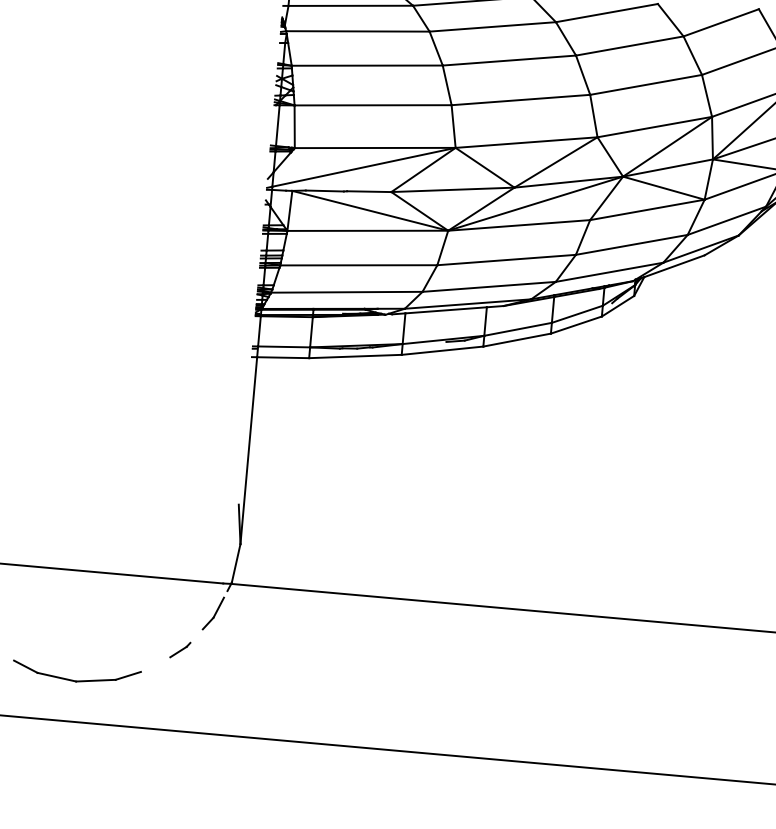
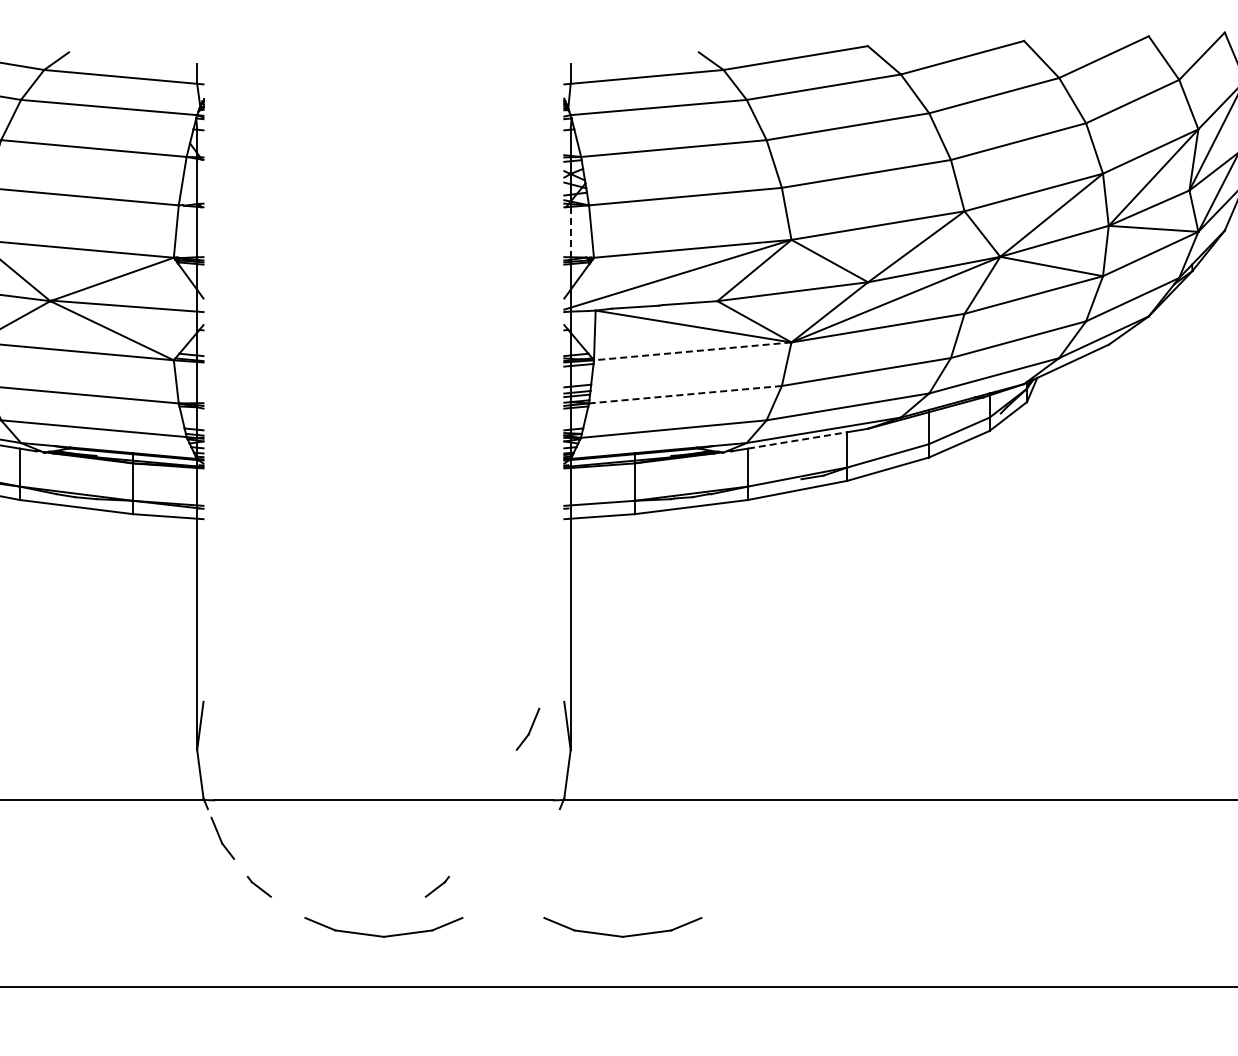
line: (277, 125) -> (570, 232), solid -> dashed
line: (367, 230) -> (692, 351), solid -> dashed
line: (358, 265) -> (685, 394), solid -> dashed
line: (446, 310) -> (798, 440), solid -> dashed
part: (213, 612) -> (527, 728), moved
part: (179, 649) -> (436, 886), moved
part: (268, 697) -> (622, 935), added

